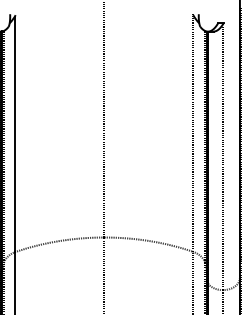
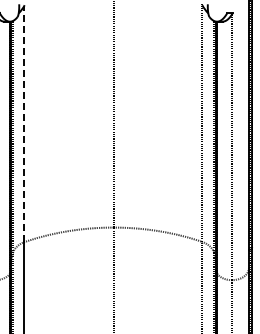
line: (14, 134) -> (23, 124), solid -> dashed

